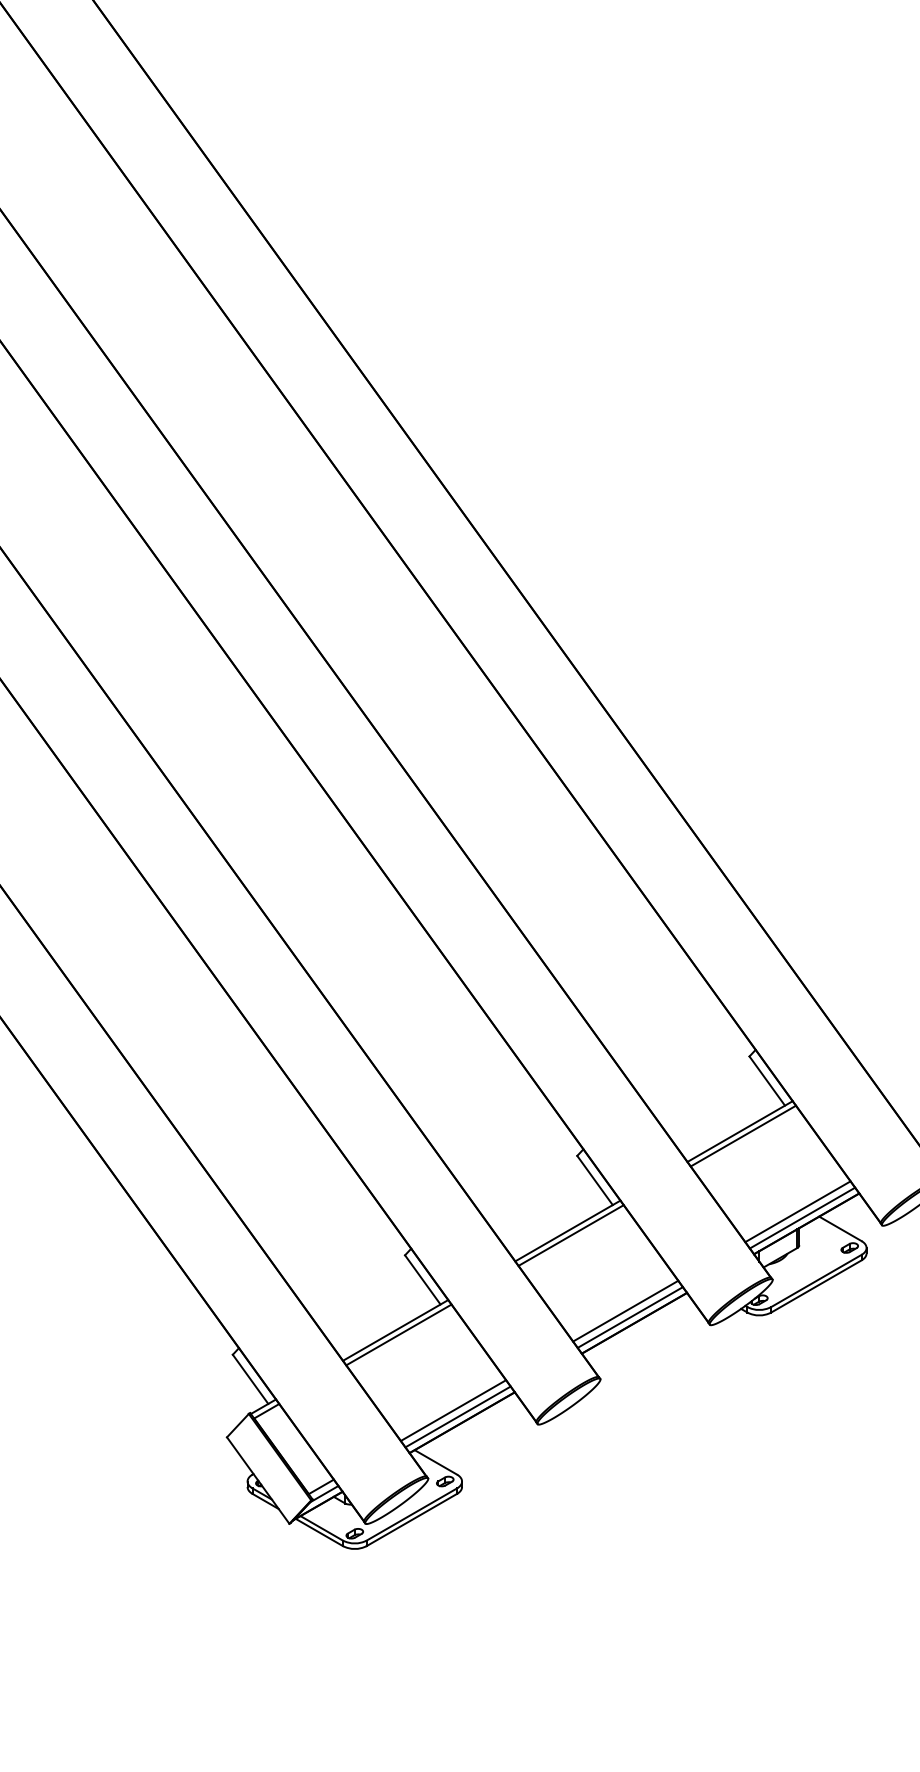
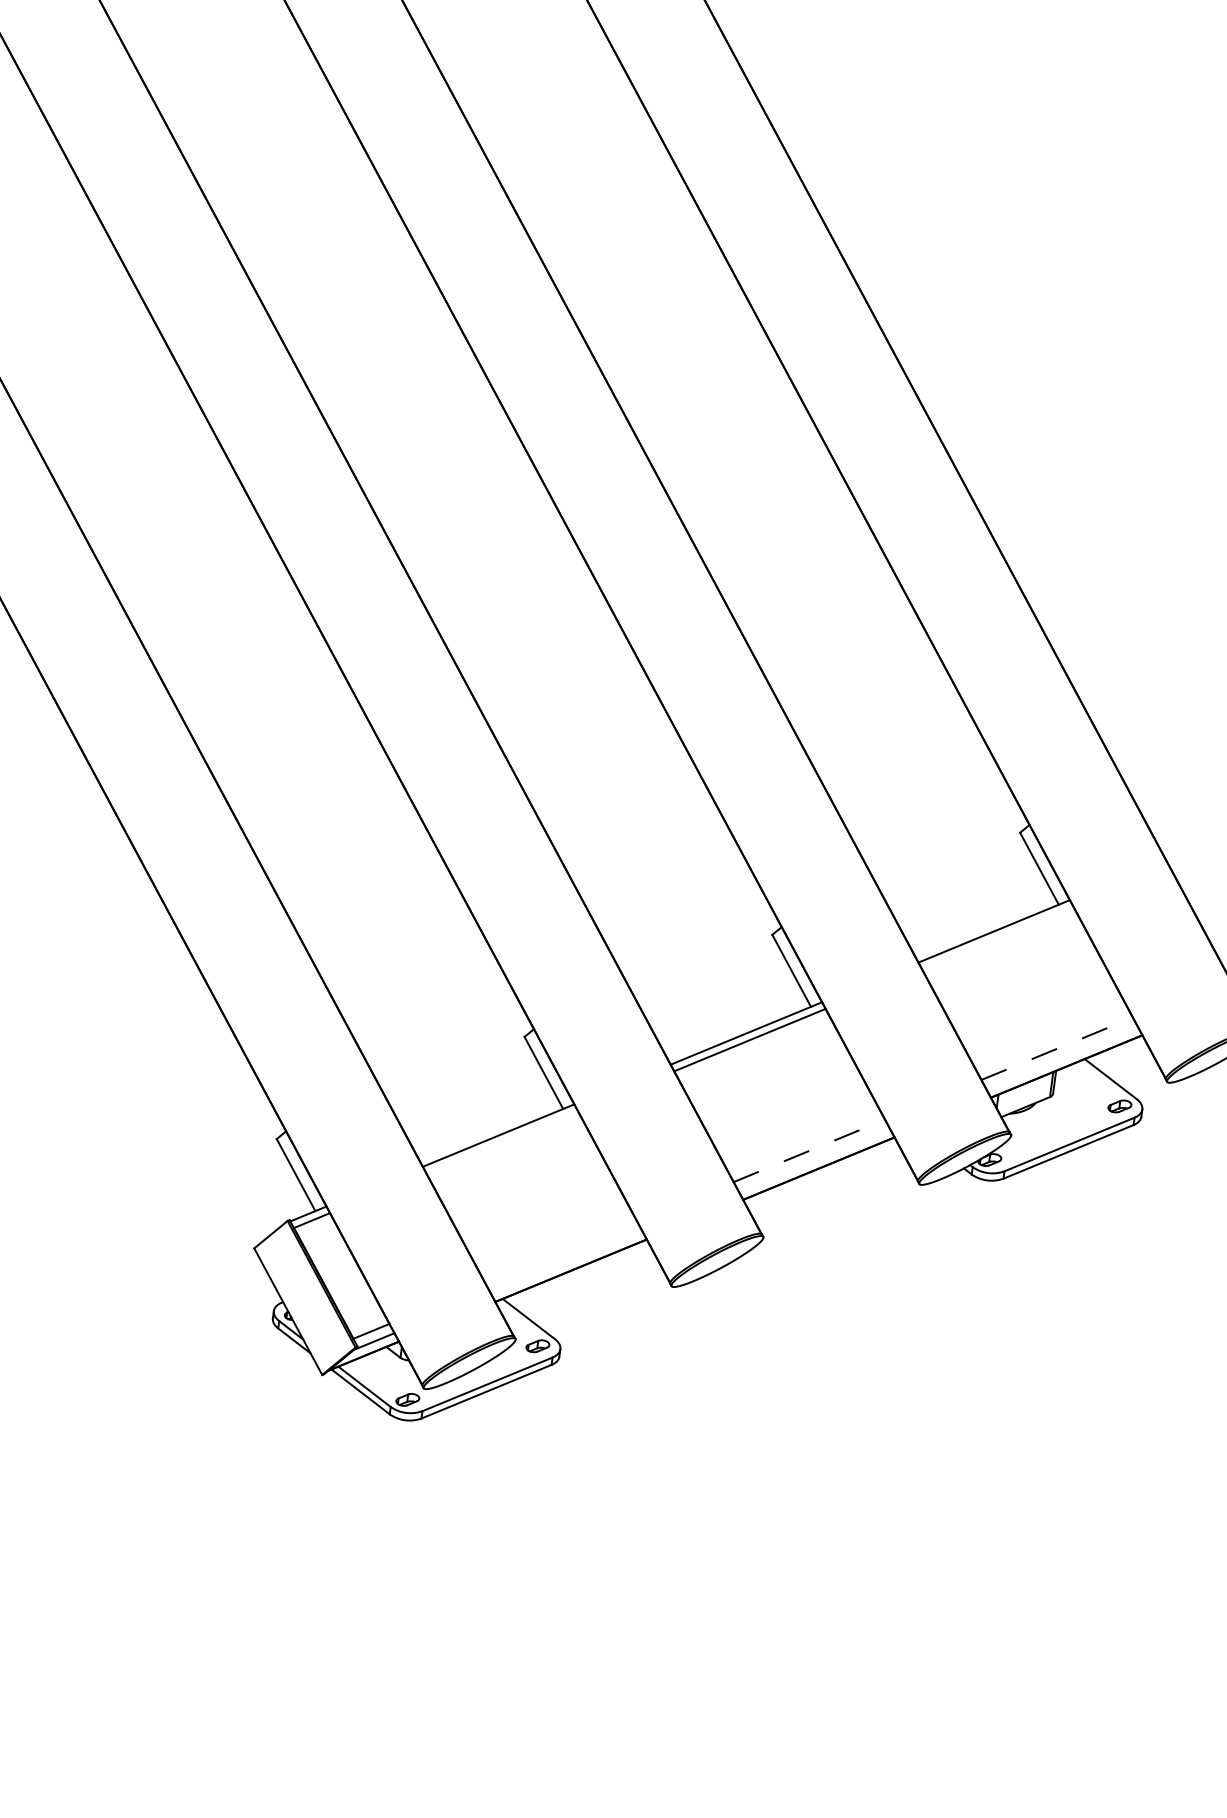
line: (743, 1135) -> (998, 937), removed
line: (797, 1211) -> (1056, 1048), solid -> dashed
line: (802, 1217) -> (1062, 1057), removed
line: (625, 1311) -> (809, 1151), solid -> dashed
line: (629, 1317) -> (813, 1160), removed
line: (398, 1334) -> (501, 1141), removed
line: (453, 1410) -> (561, 1252), removed
line: (457, 1416) -> (565, 1261), removed

